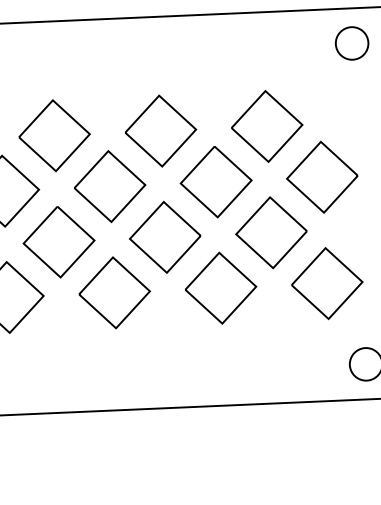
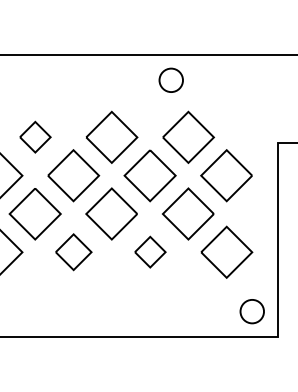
circle: (351, 42) -> (170, 79), moved
part: (54, 134) -> (35, 136), size x0.6
part: (221, 287) -> (150, 251), size x0.6
part: (114, 291) -> (73, 251), size x0.7

